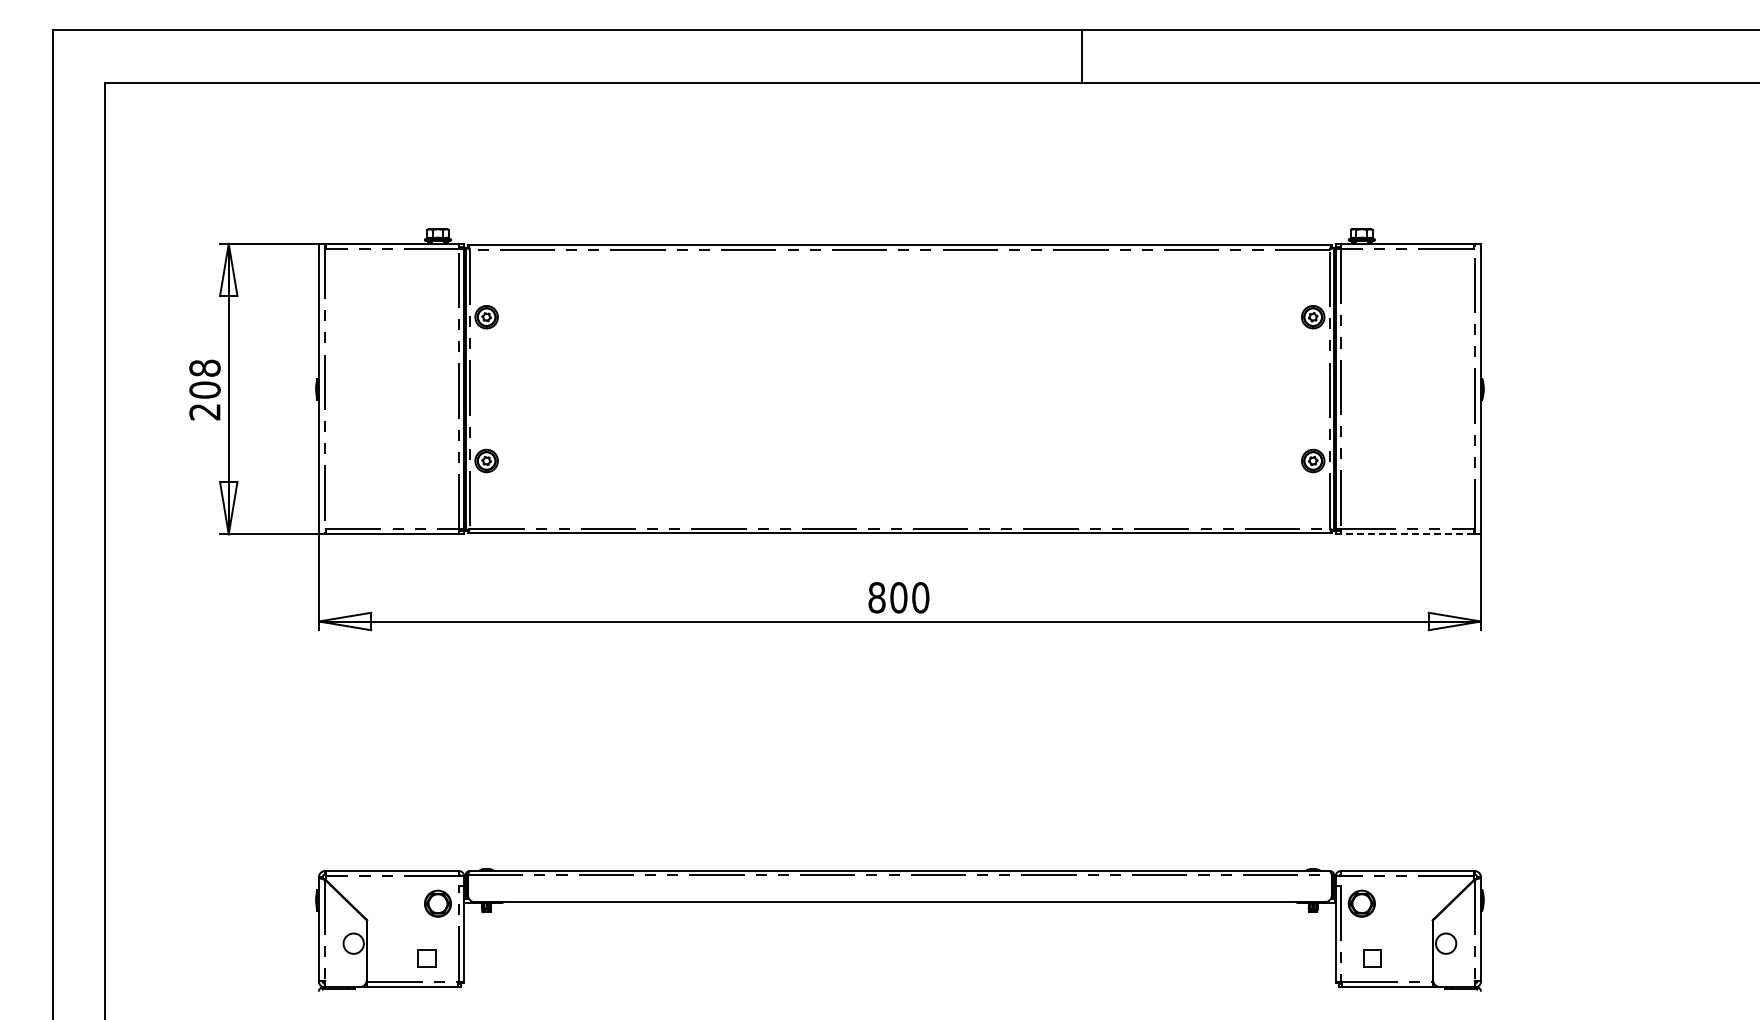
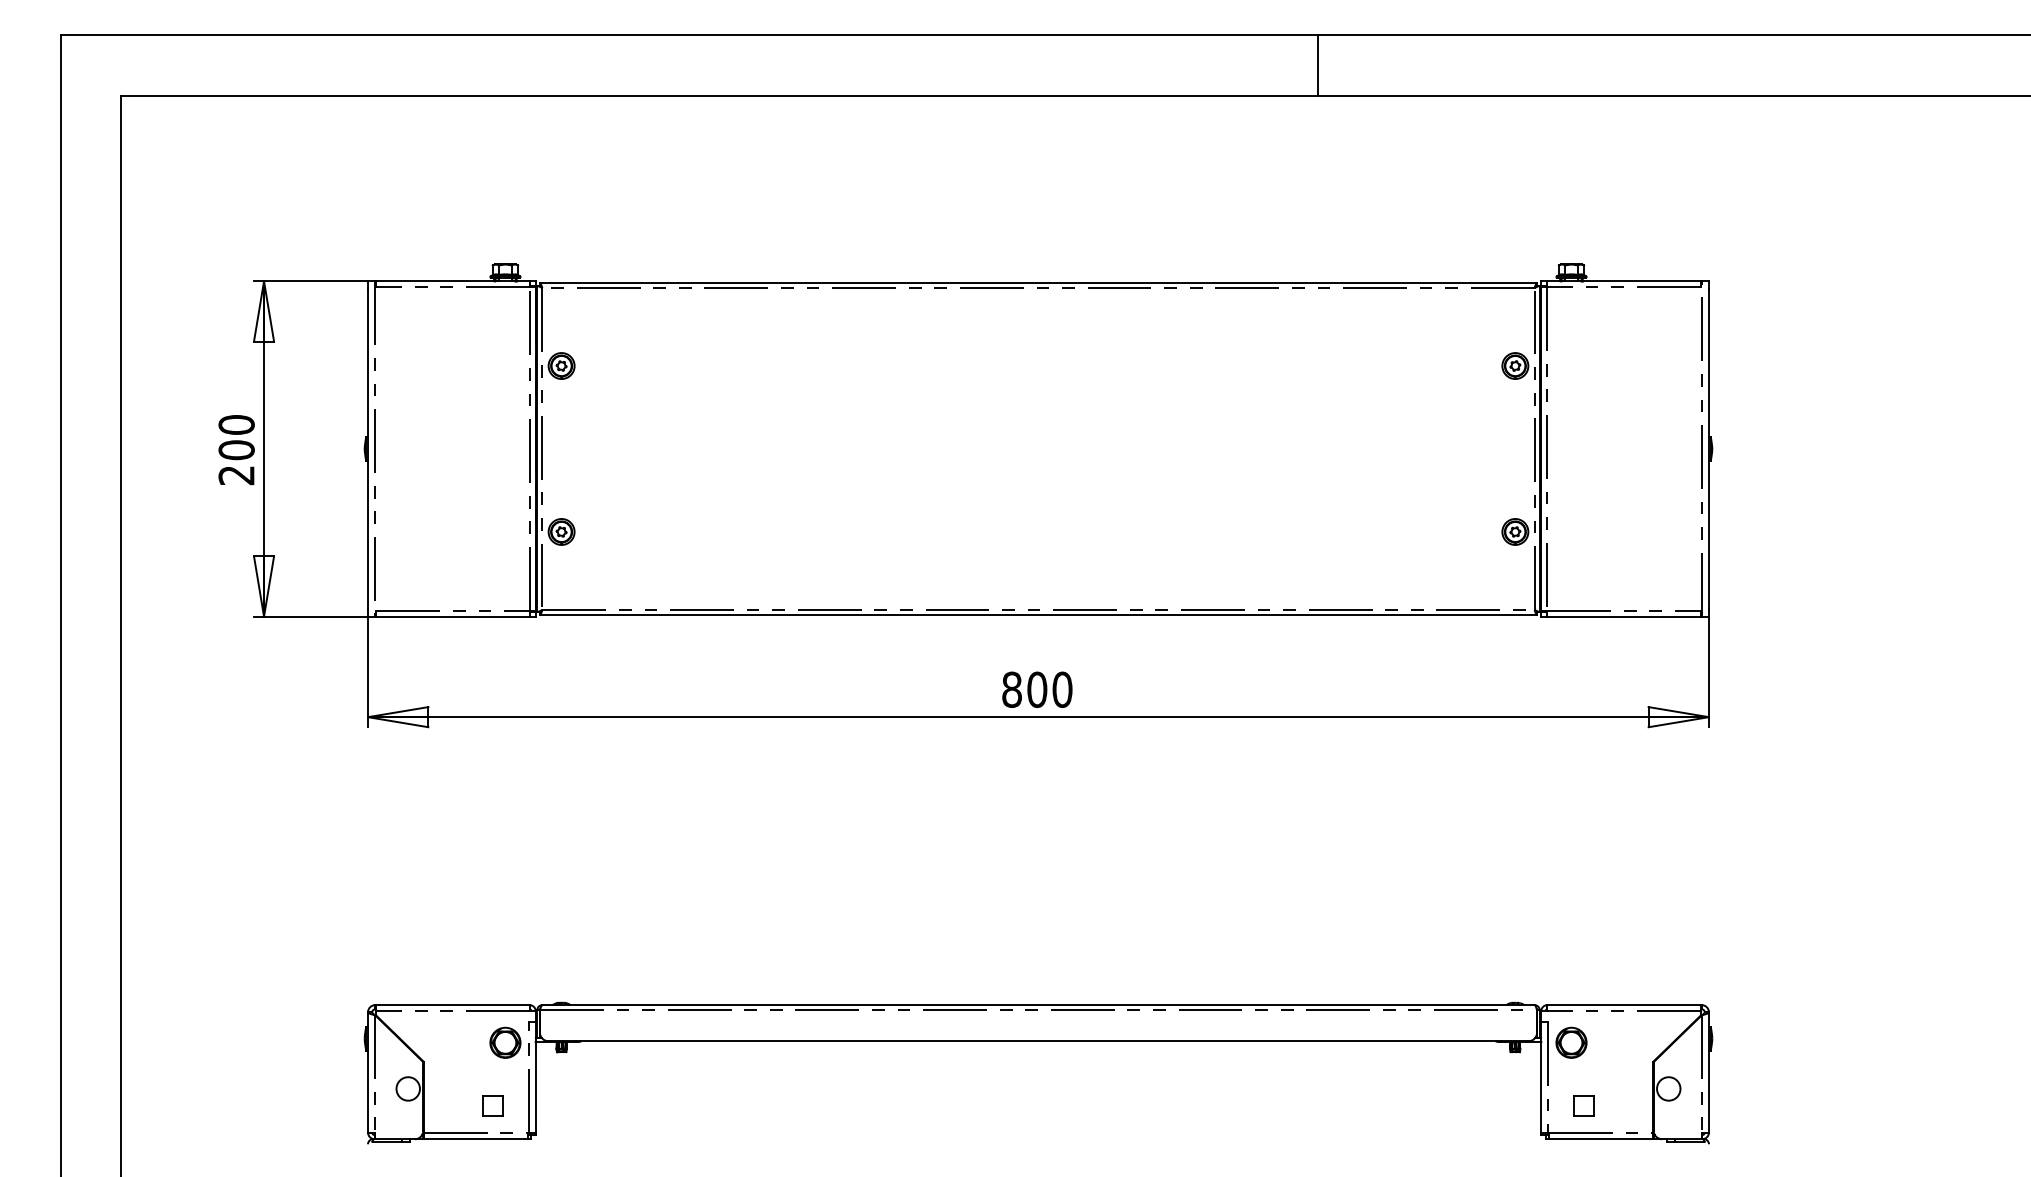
line: (1082, 56) -> (1318, 65), moved
text: (205, 367) -> (237, 424), 208 -> 200
line: (1406, 534) -> (1623, 616), dashed -> solid

